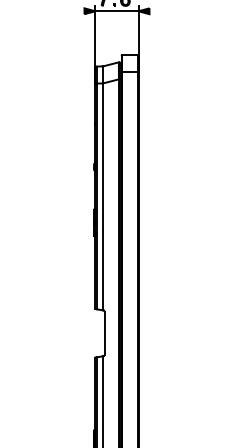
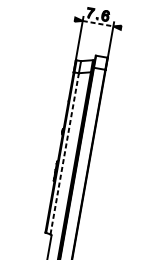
line: (117, 11) -> (98, 23), solid -> dashed
line: (102, 196) -> (64, 153), solid -> dashed

